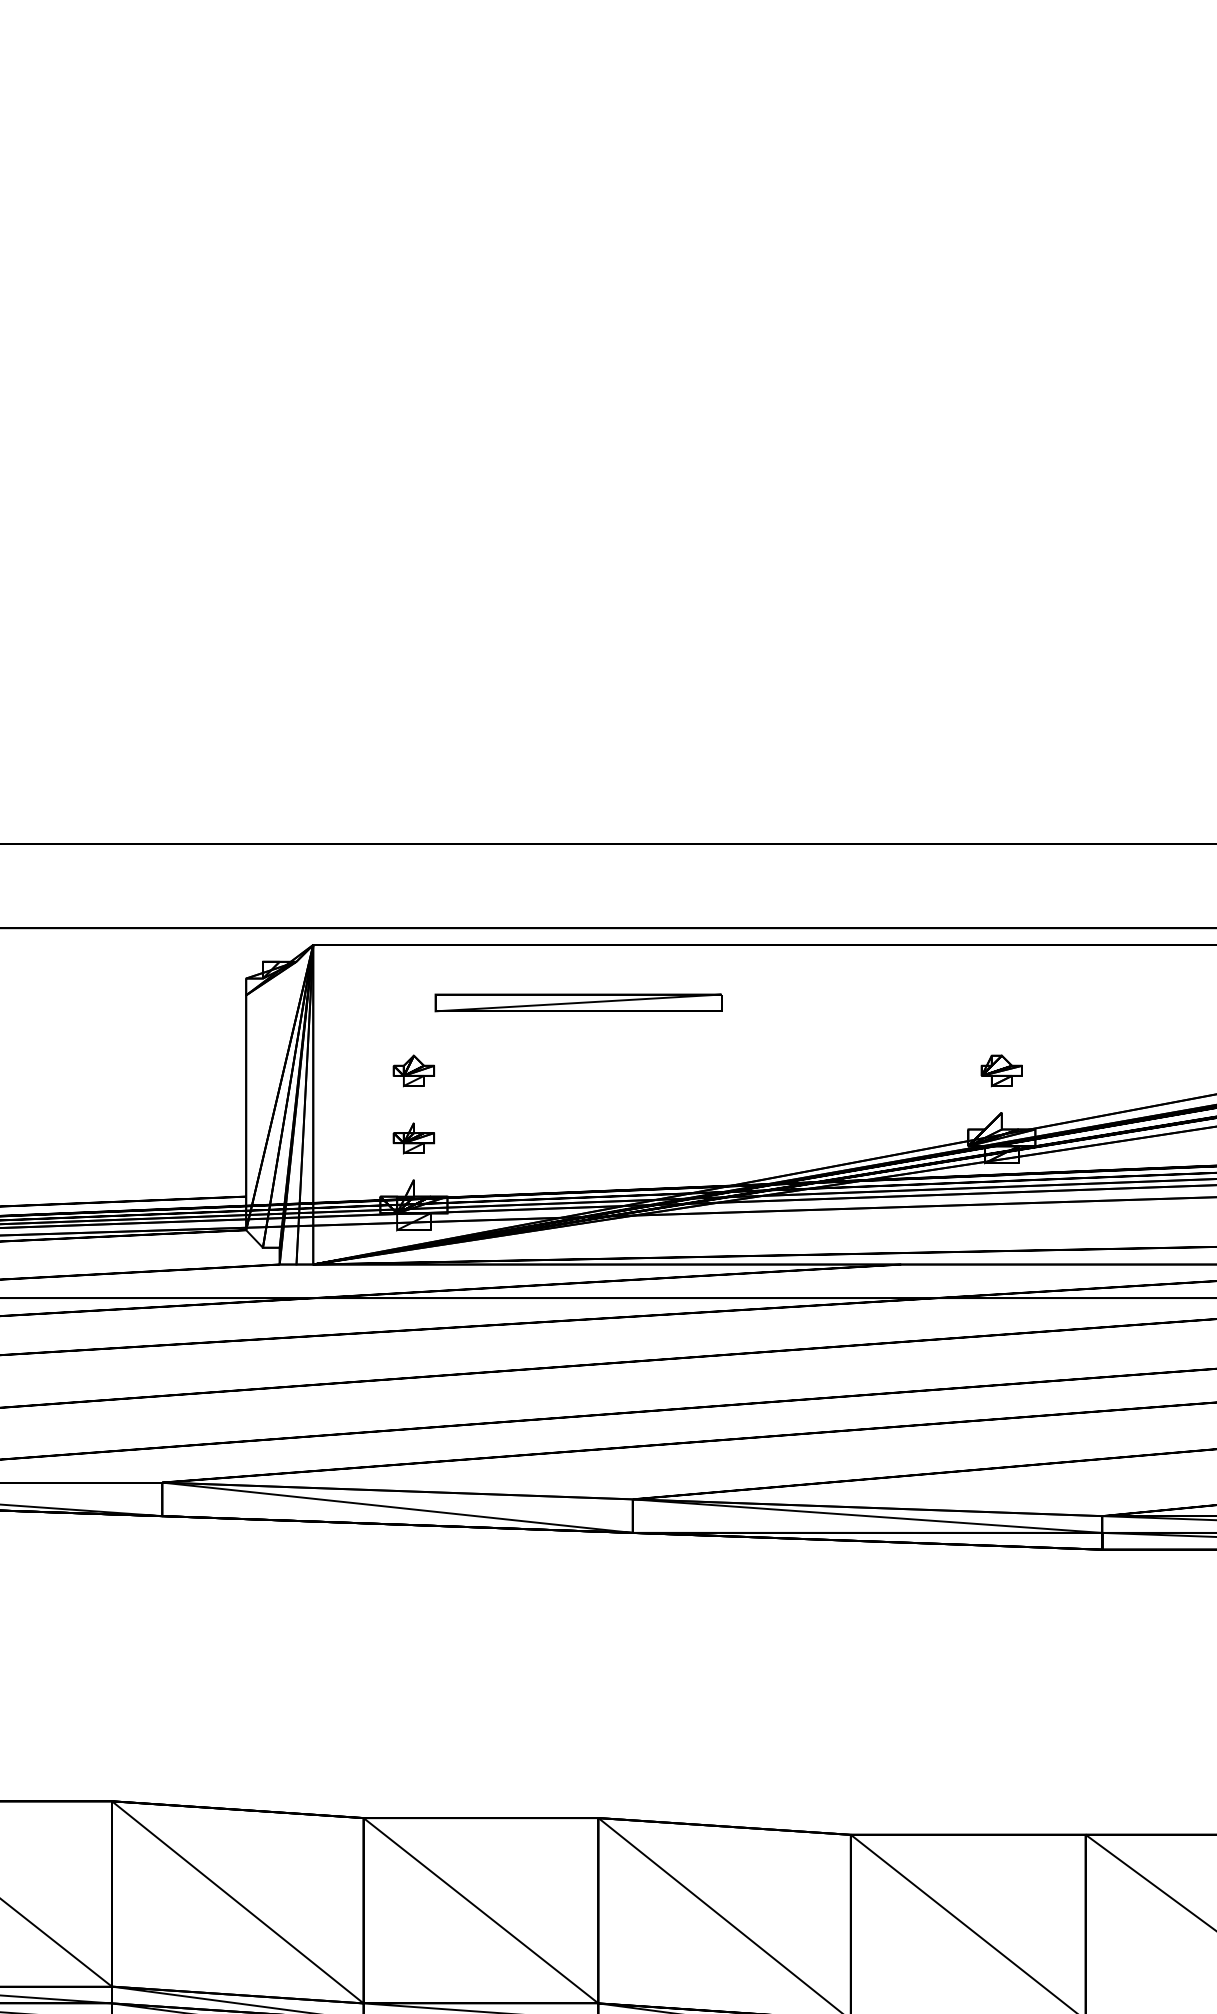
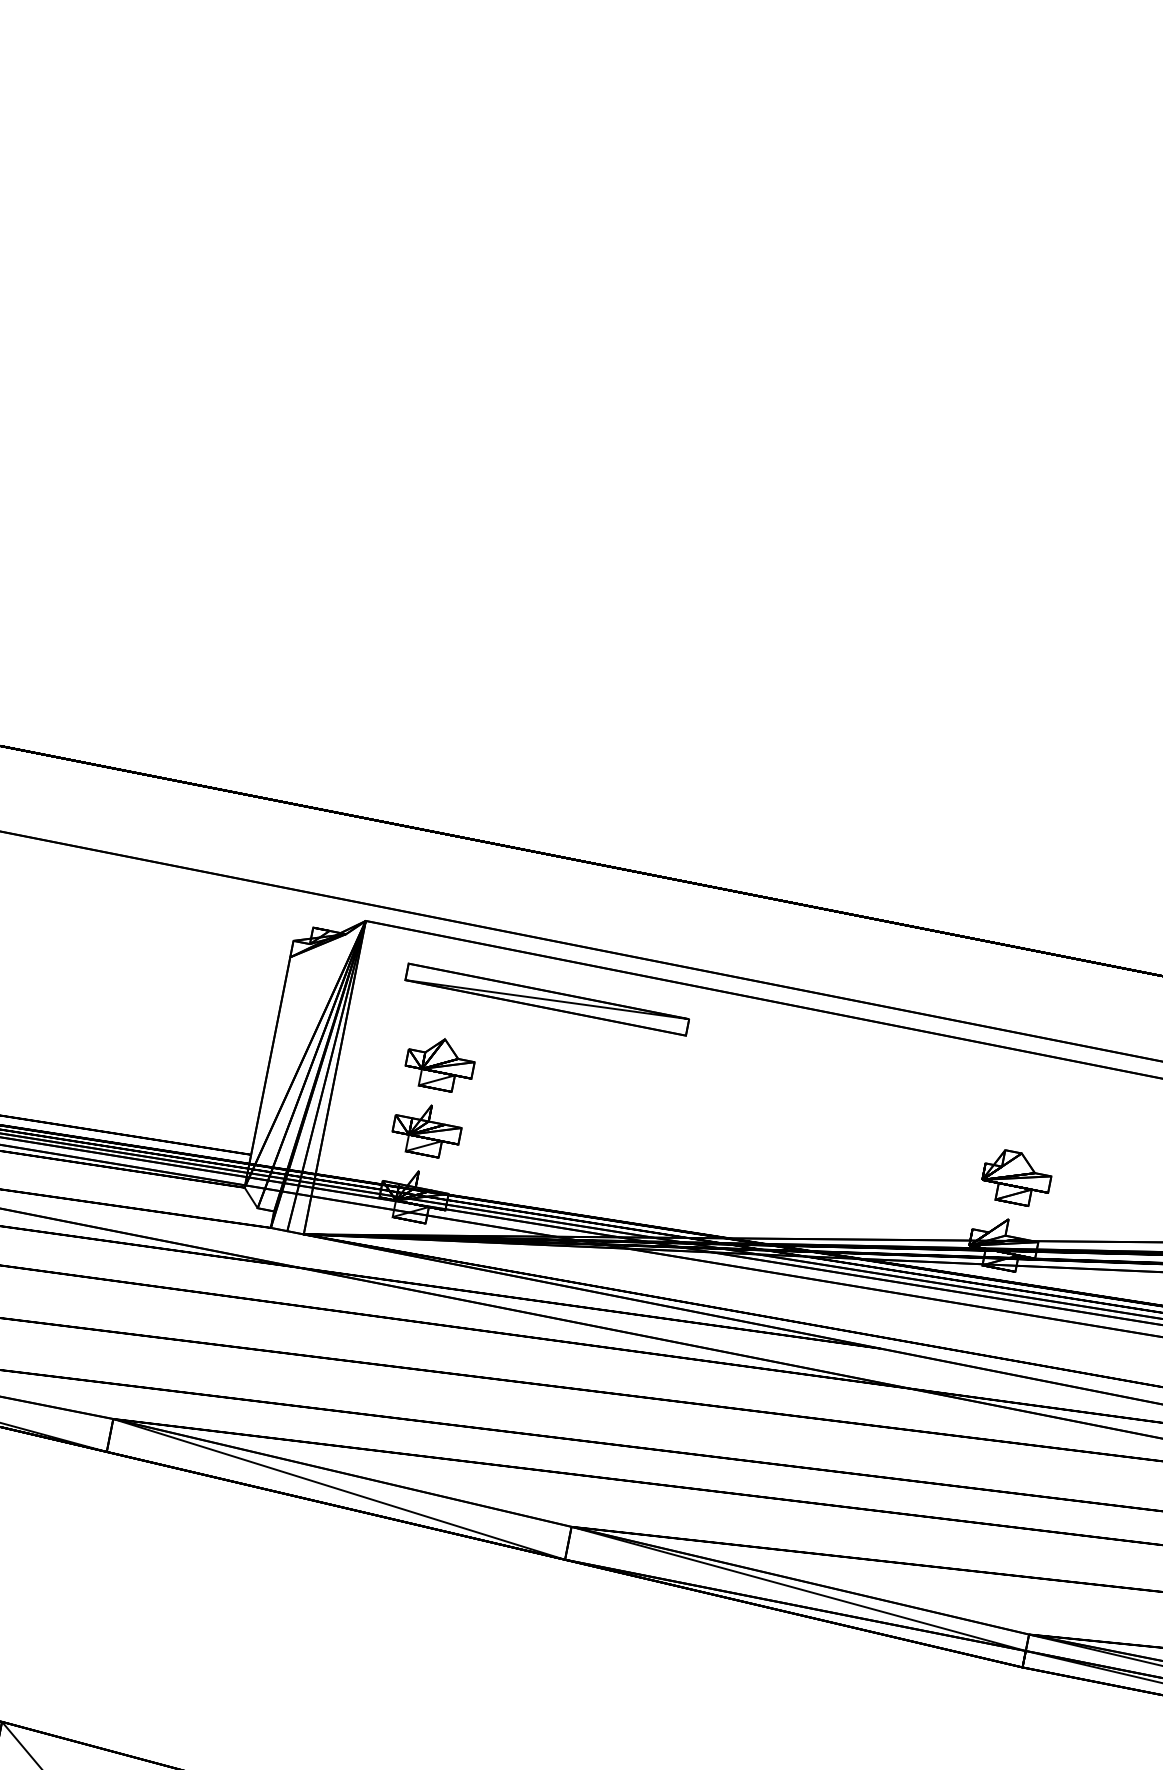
part: (578, 1002) -> (547, 999), moved
part: (413, 1070) -> (439, 1063), size x1.67
part: (1001, 1070) -> (1016, 1177), size x1.67
part: (413, 1138) -> (426, 1130), size x1.67

